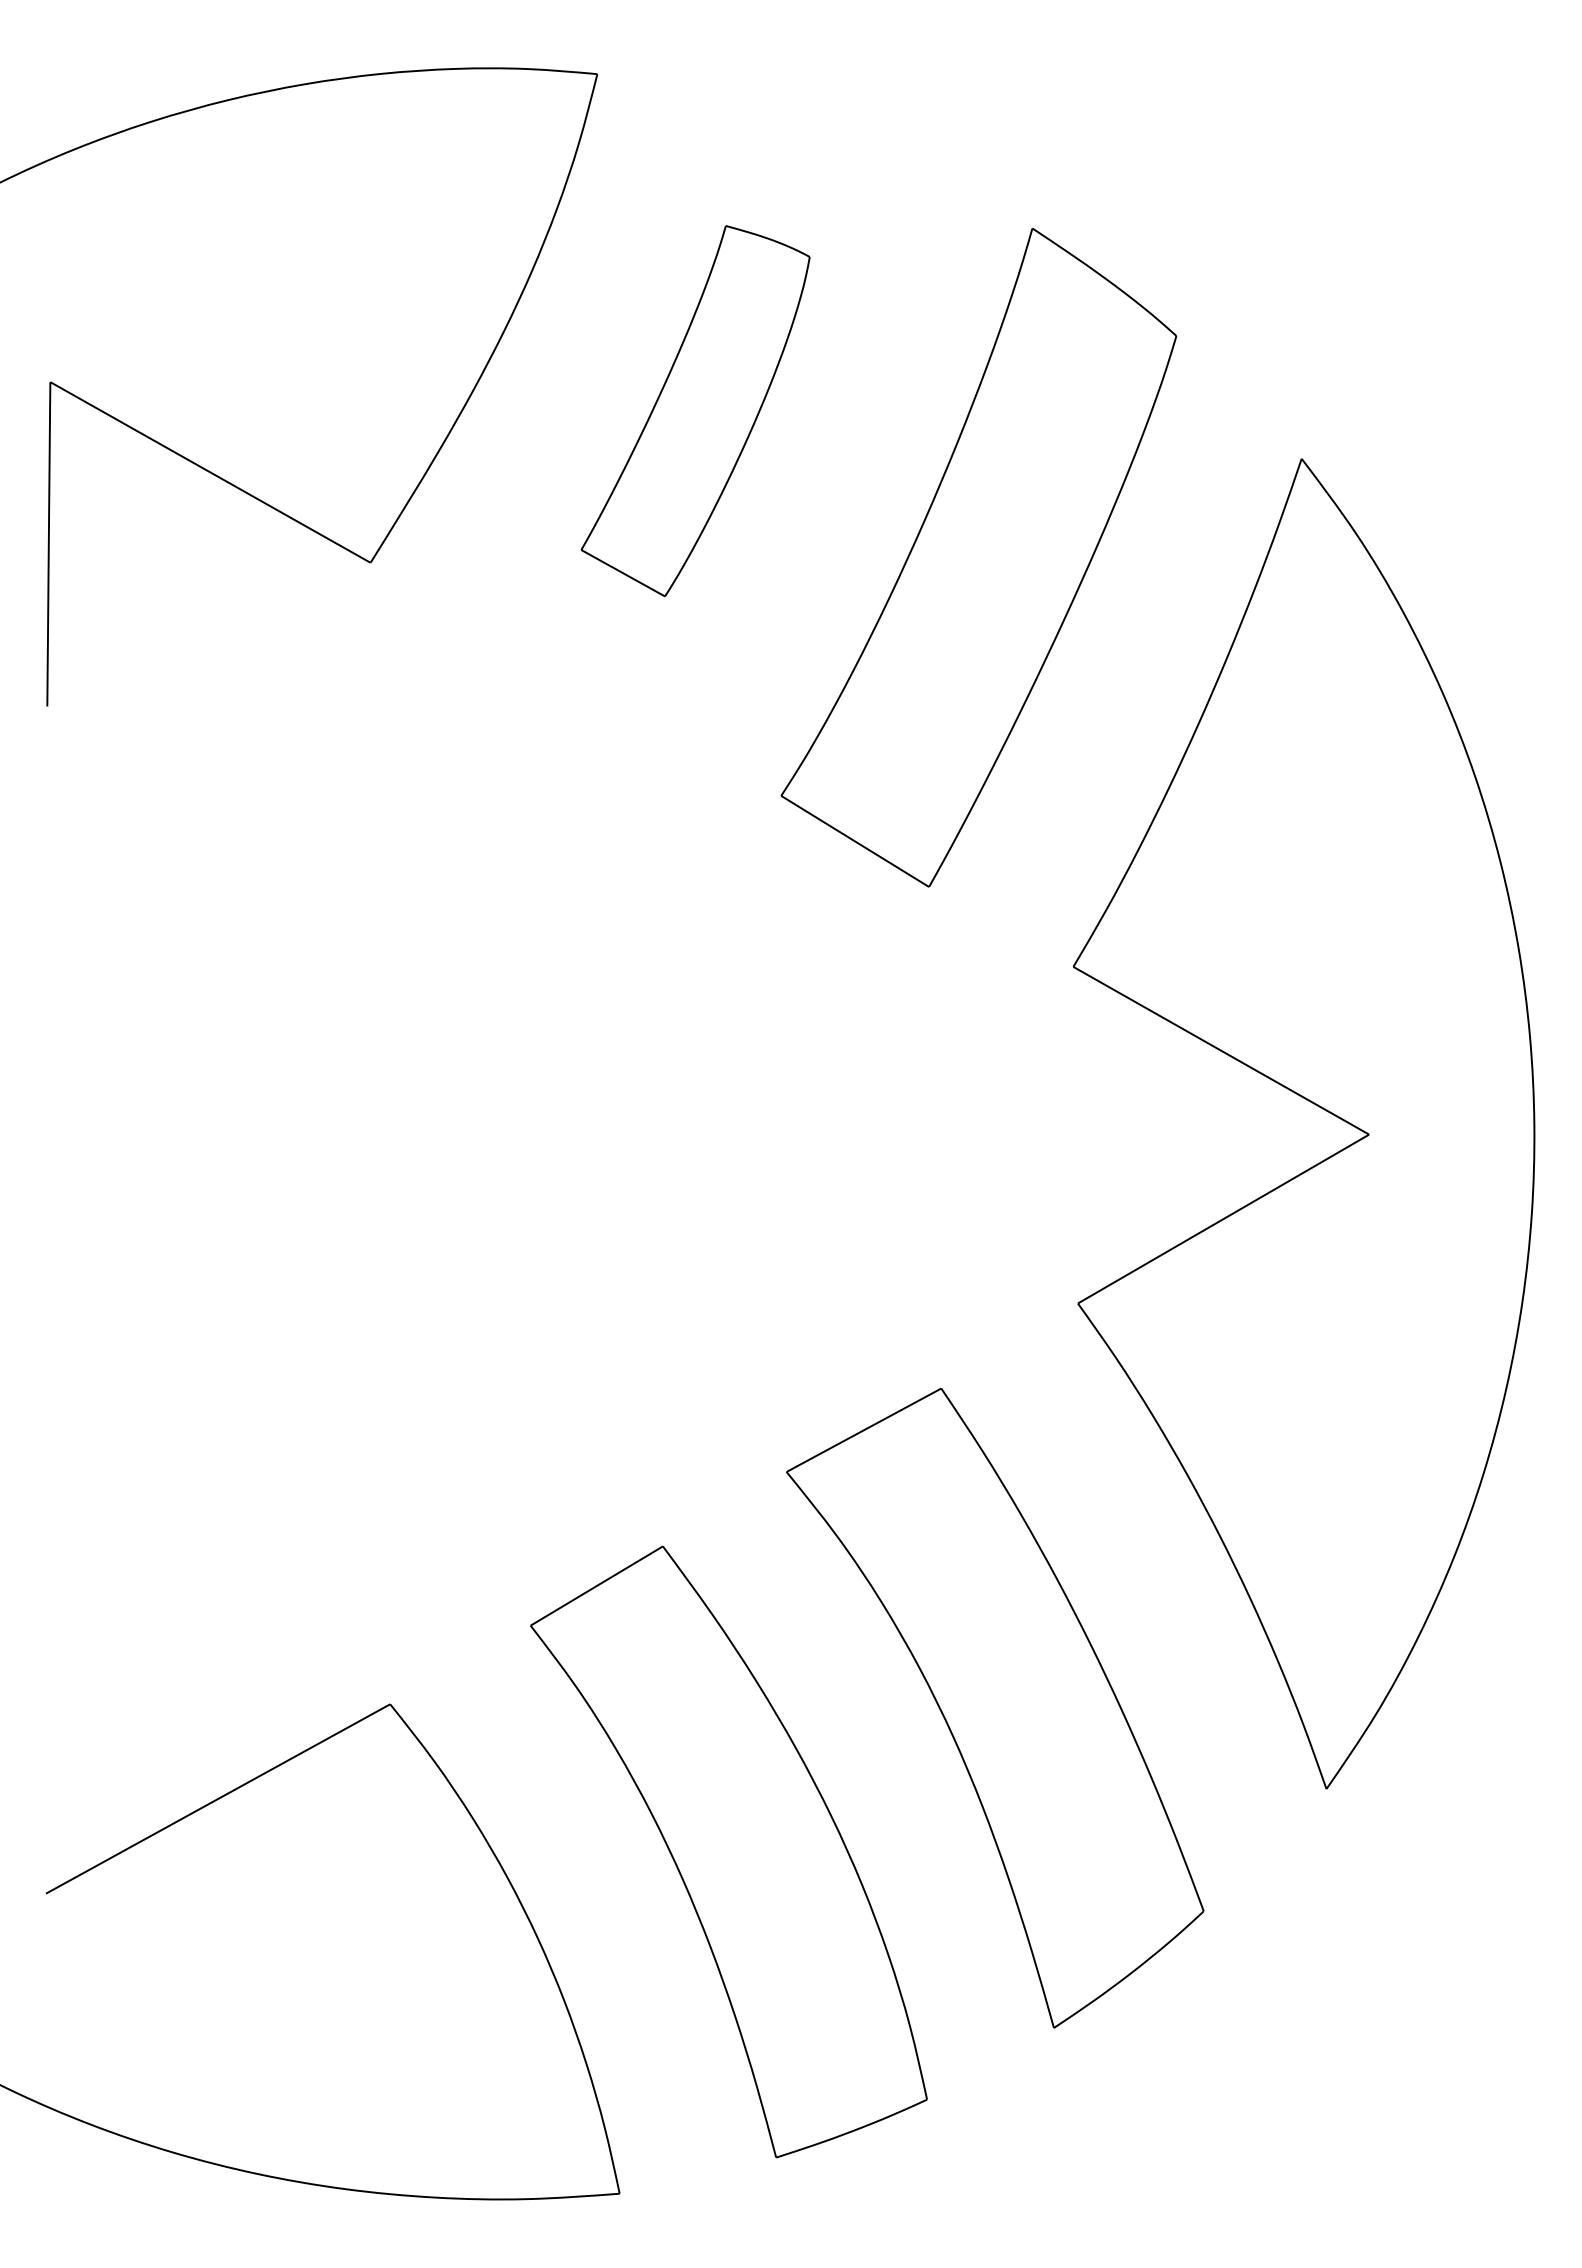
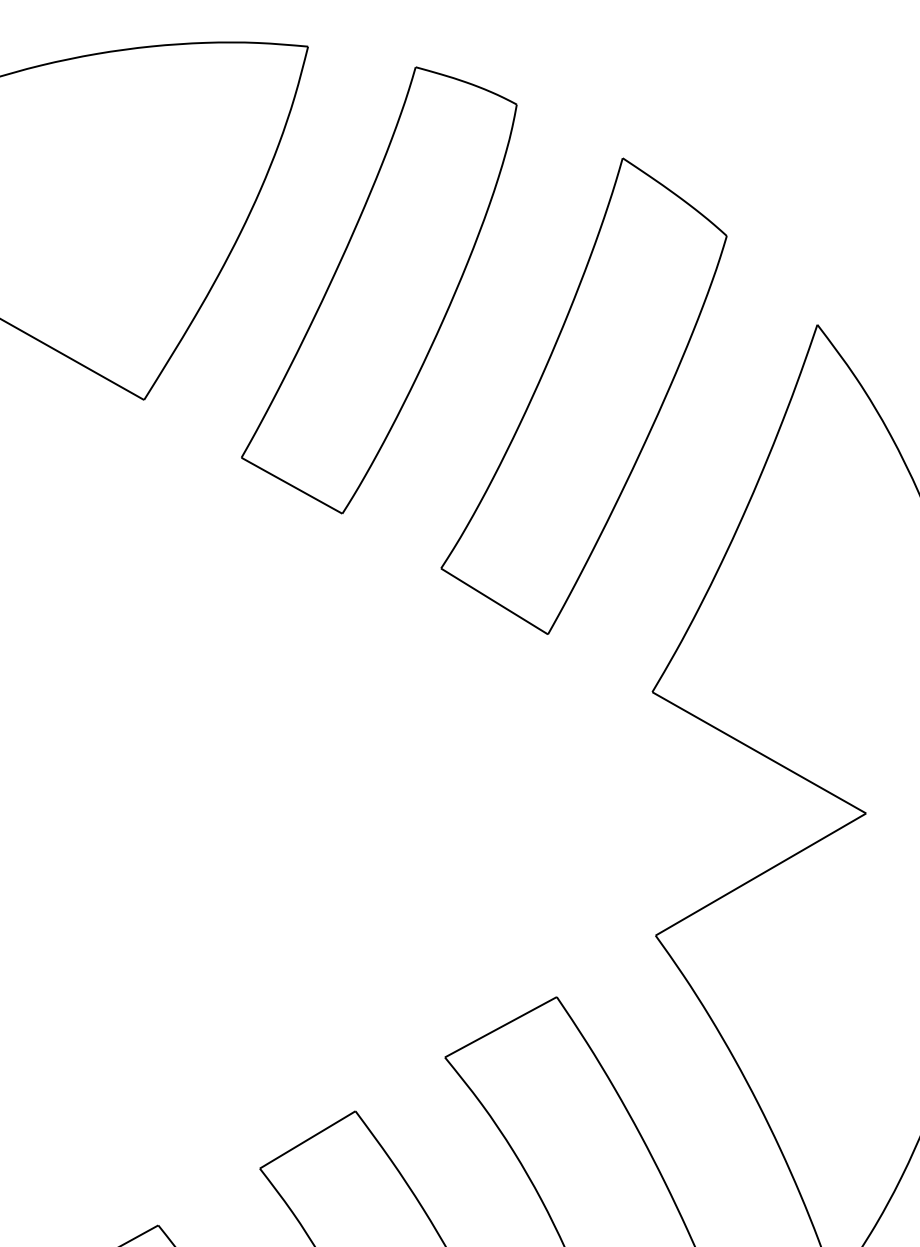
part: (695, 410) -> (379, 289), size x1.67

